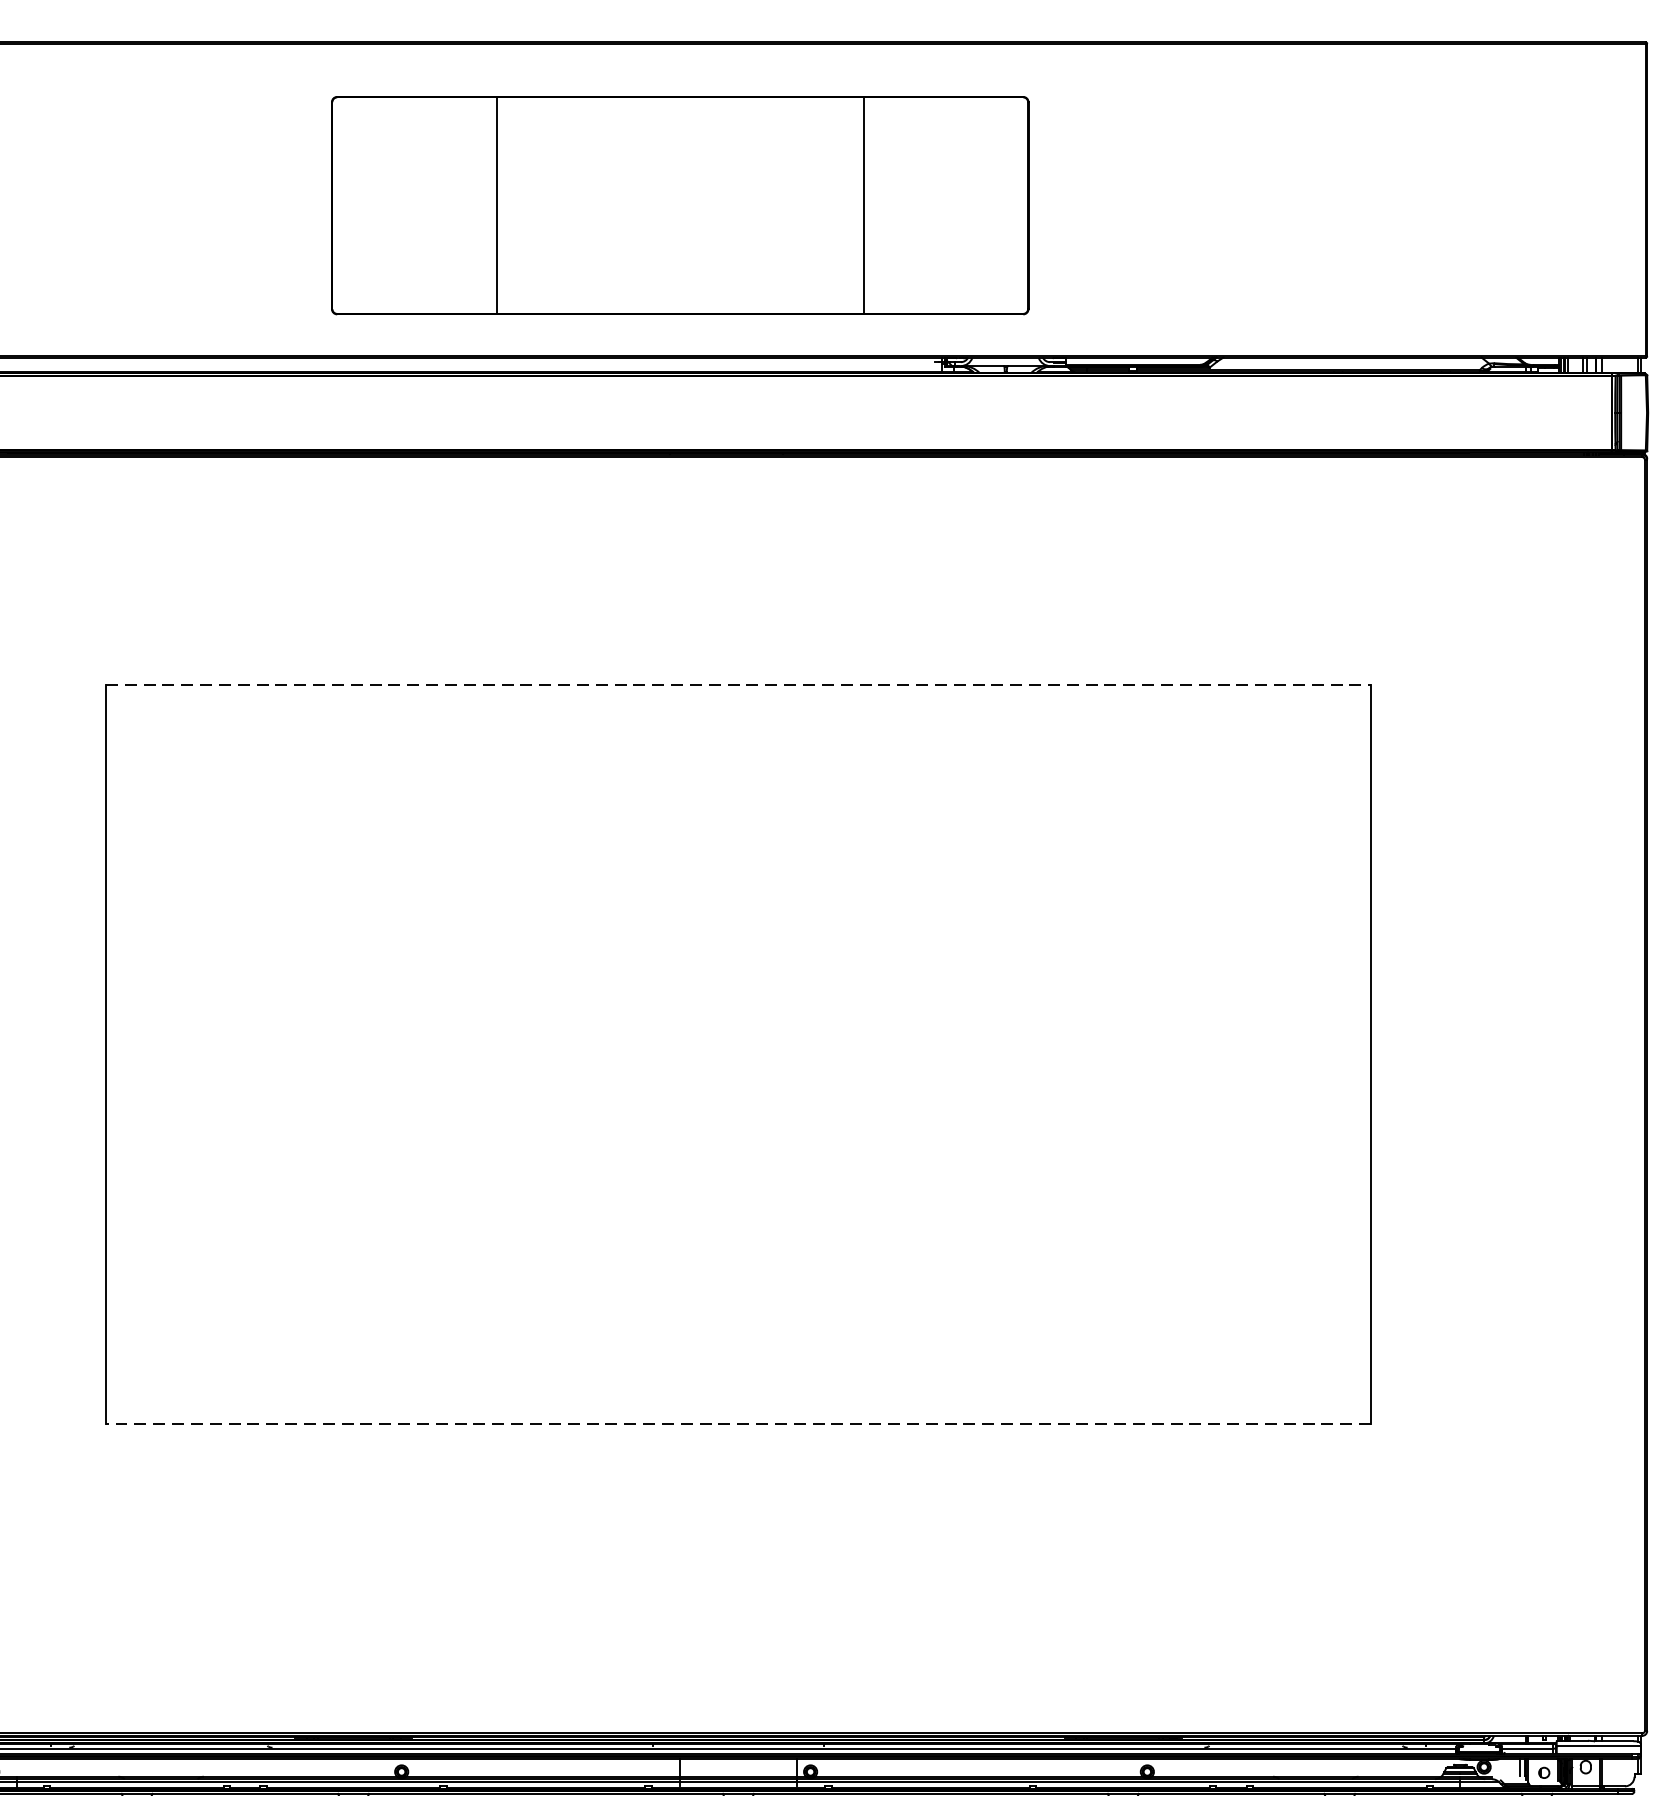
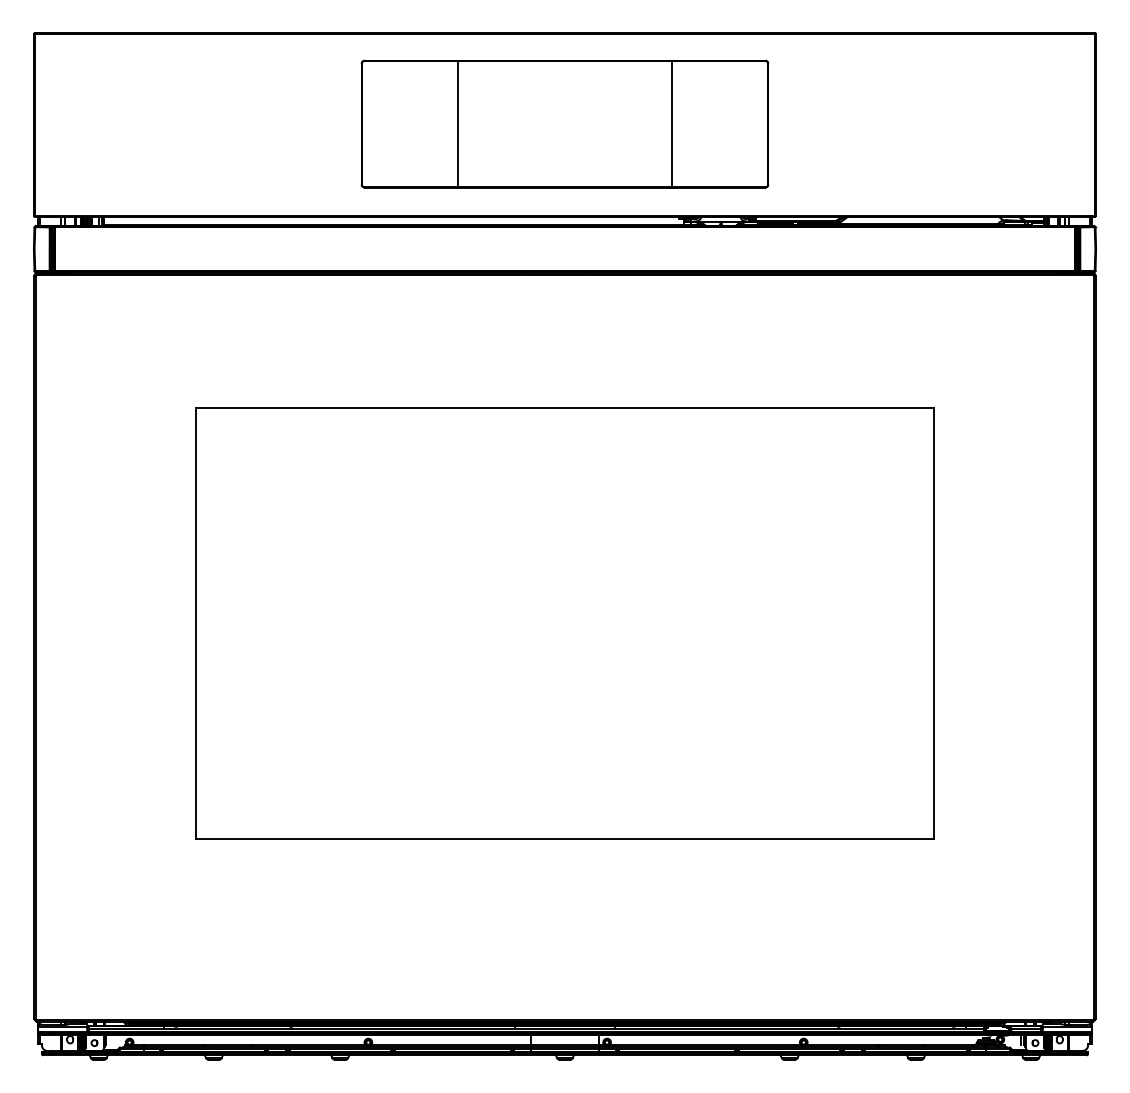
part: (679, 204) -> (564, 123), moved
line: (739, 685) -> (565, 408), dashed -> solid
line: (737, 1424) -> (564, 839), dashed -> solid

